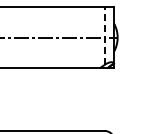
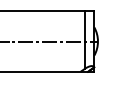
line: (104, 36) -> (84, 40), dashed -> solid

